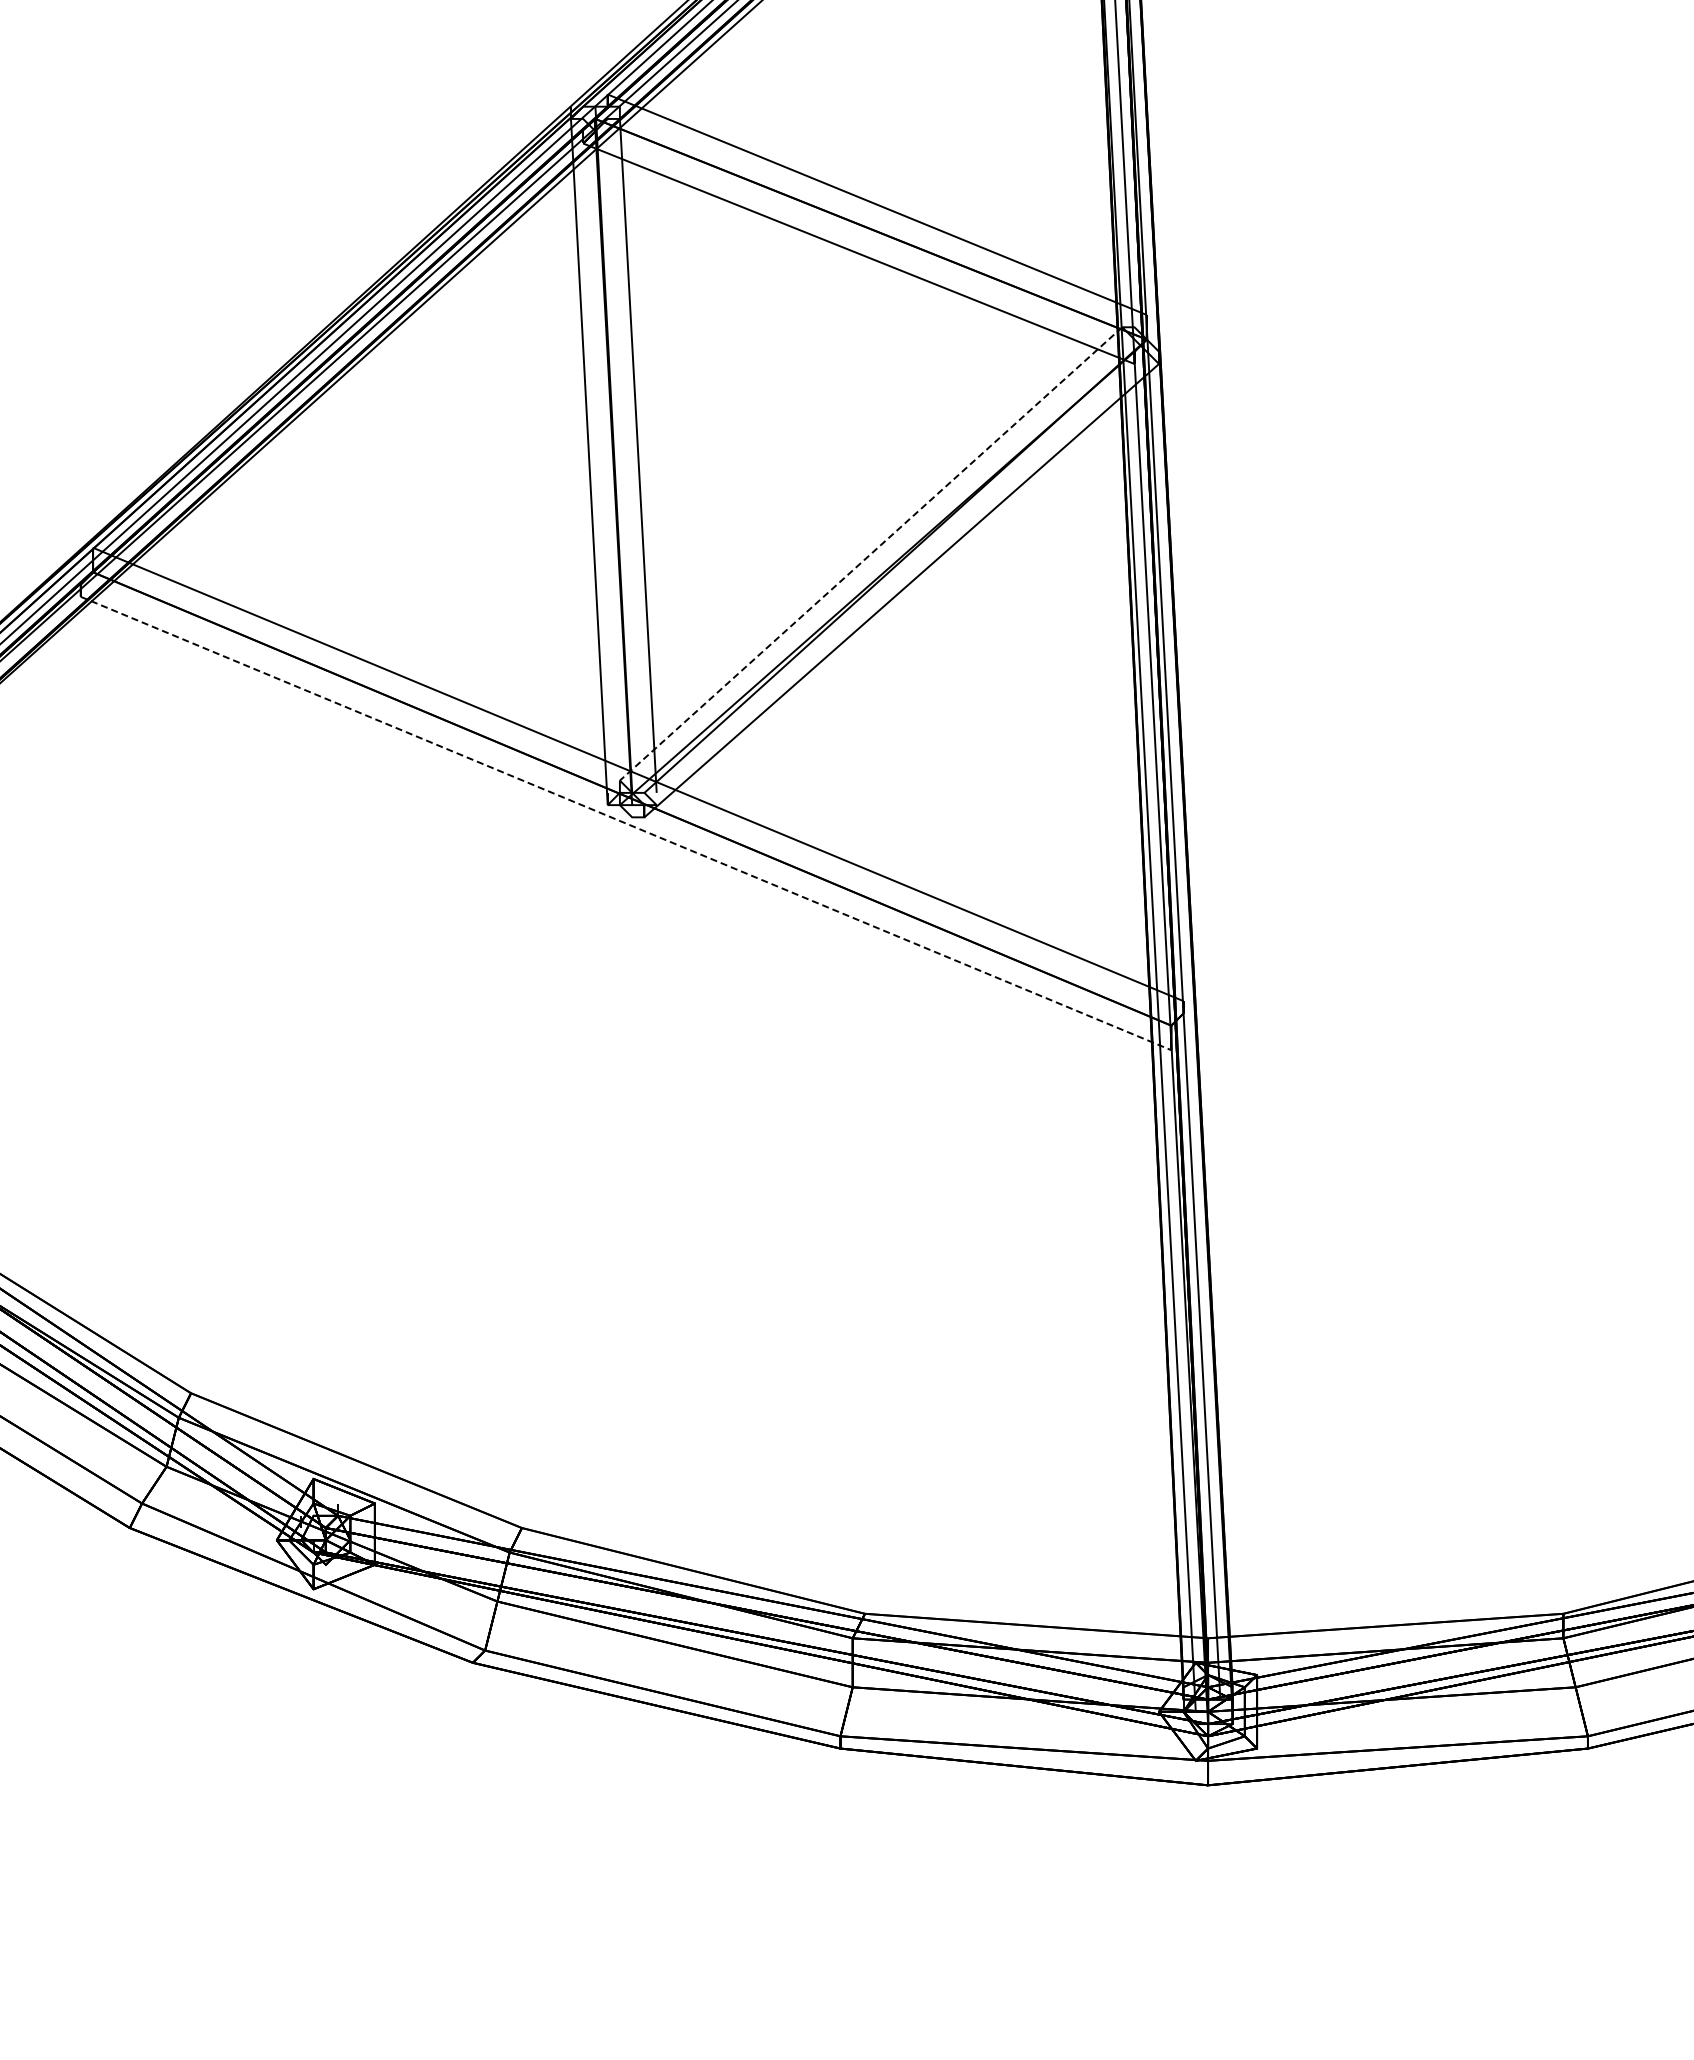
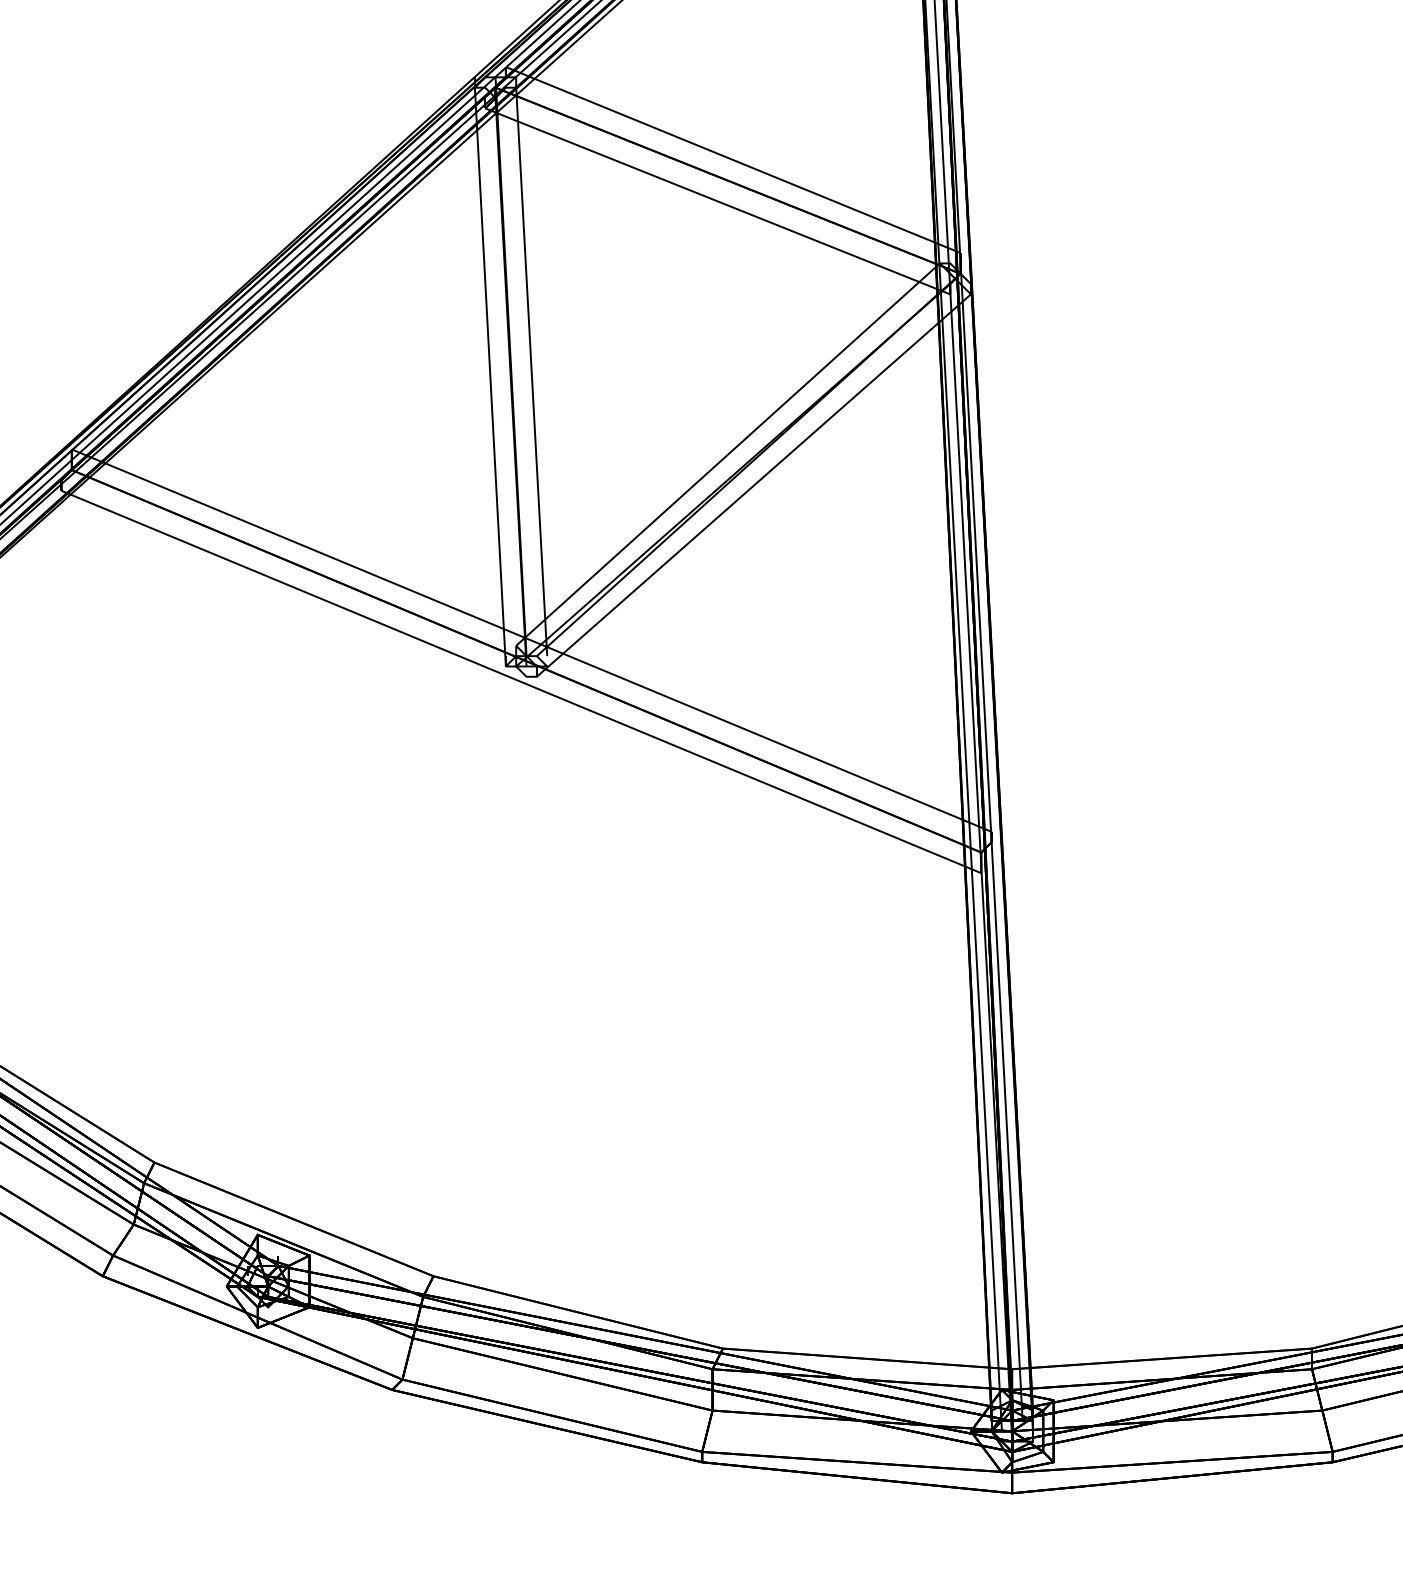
line: (870, 554) -> (727, 455), dashed -> solid
line: (626, 823) -> (521, 681), dashed -> solid

